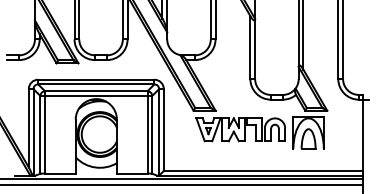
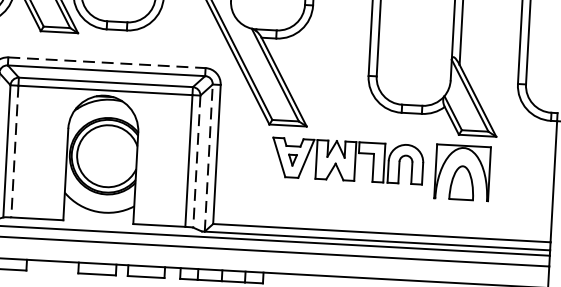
line: (96, 79) -> (107, 62), solid -> dashed
line: (159, 131) -> (209, 156), solid -> dashed
line: (45, 134) -> (15, 151), solid -> dashed
line: (152, 134) -> (197, 160), solid -> dashed

